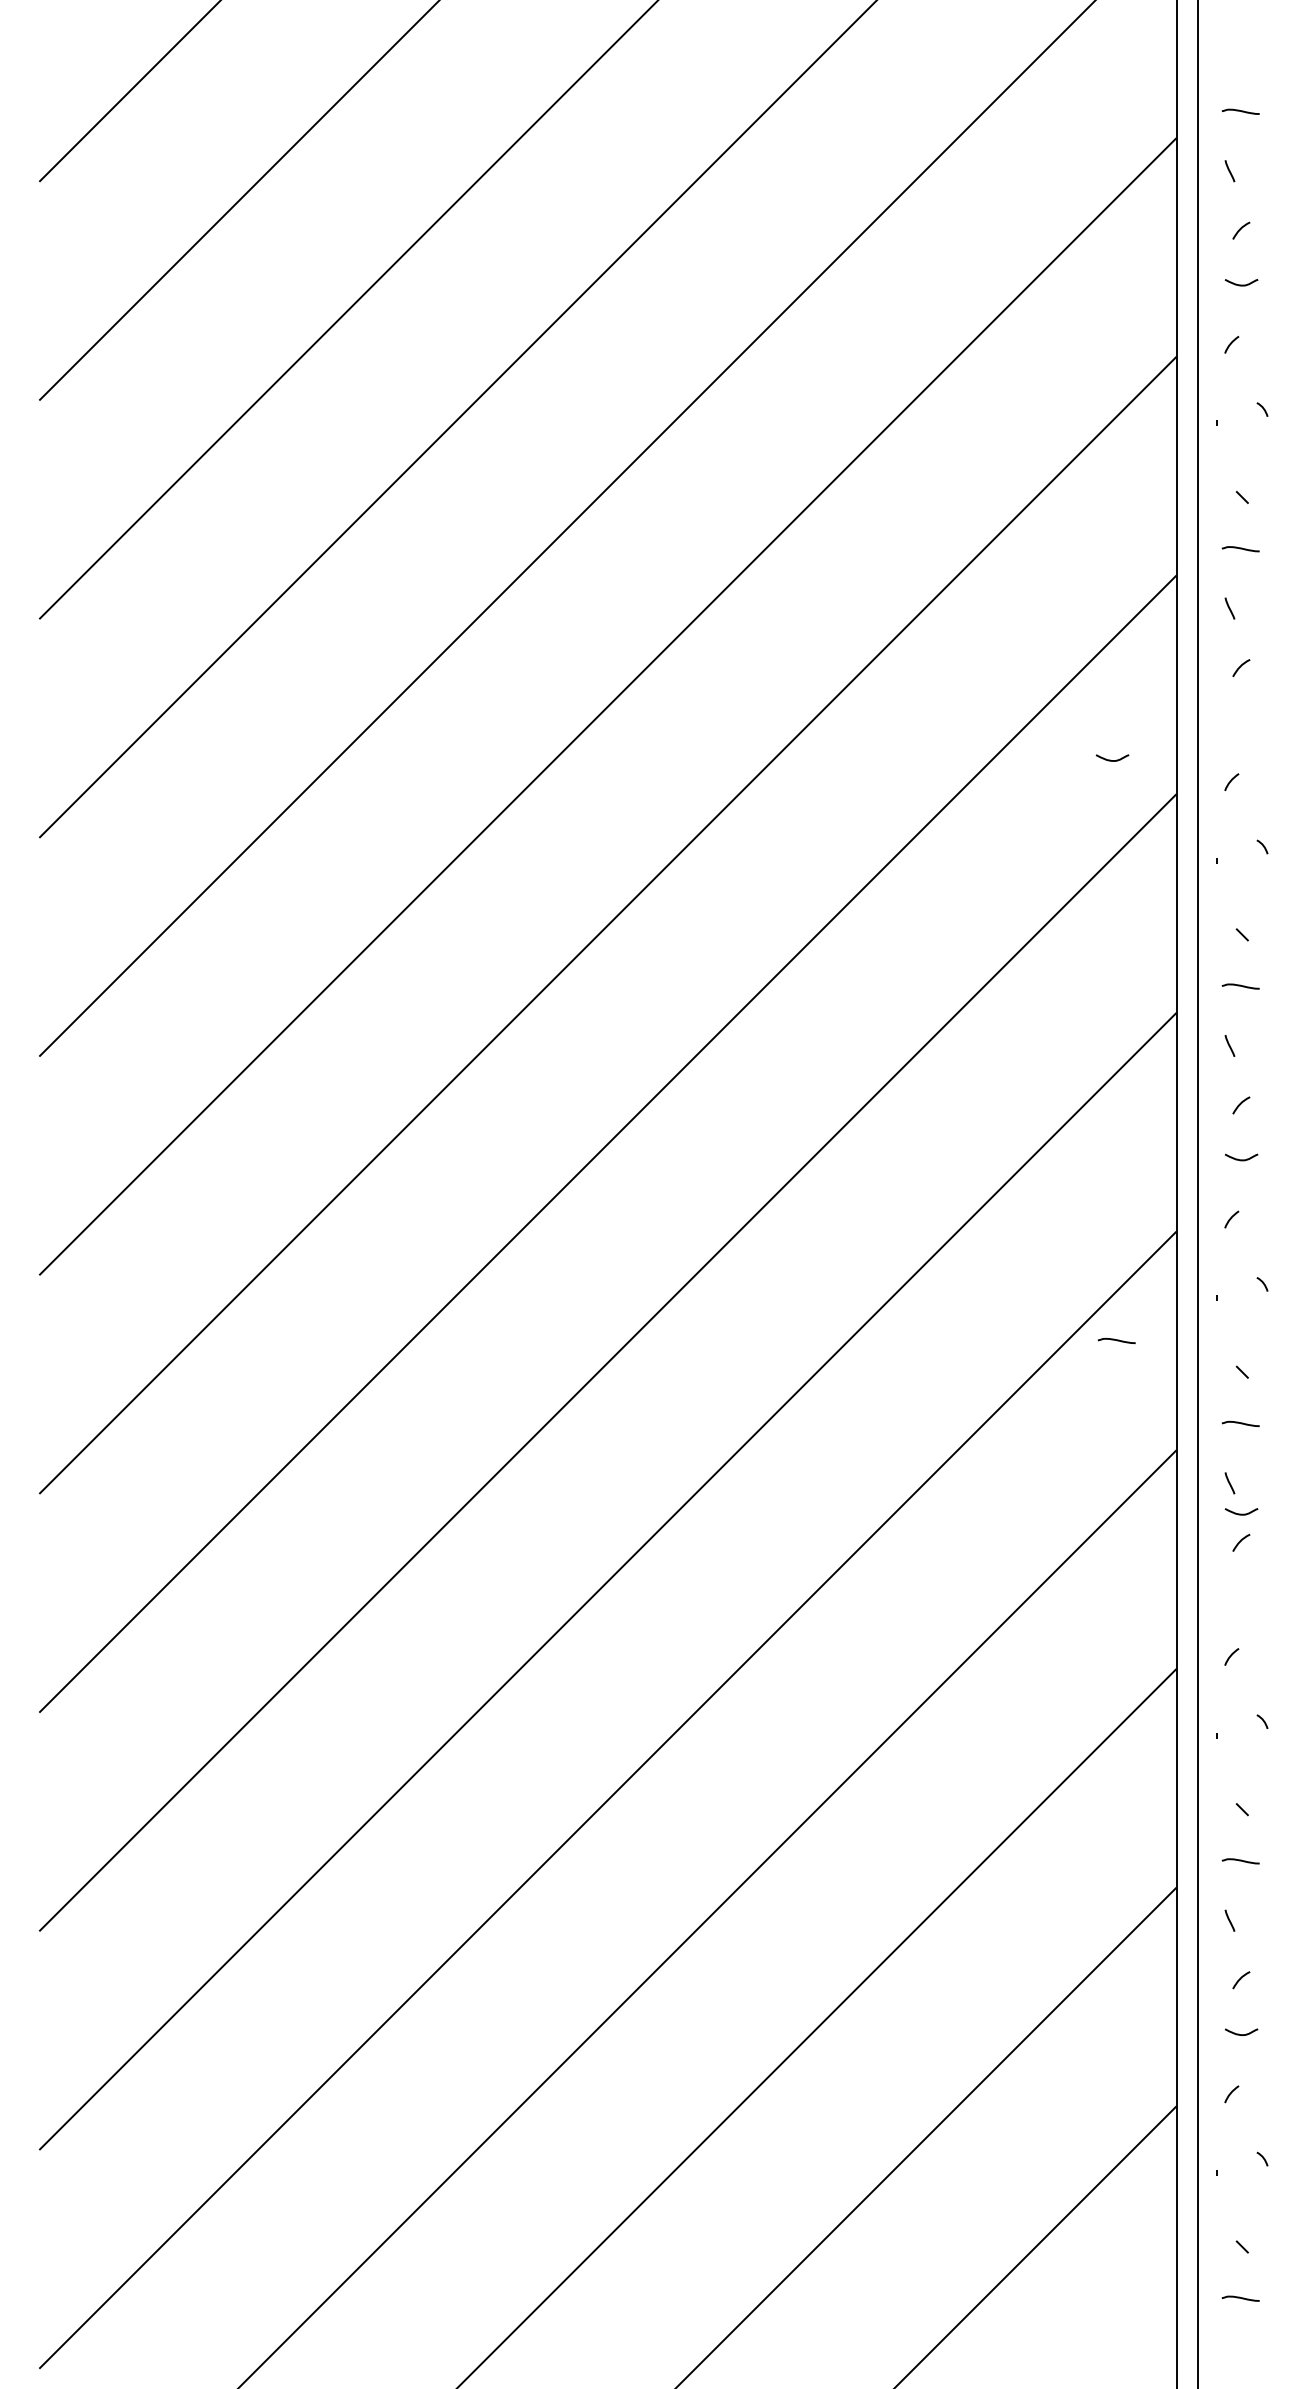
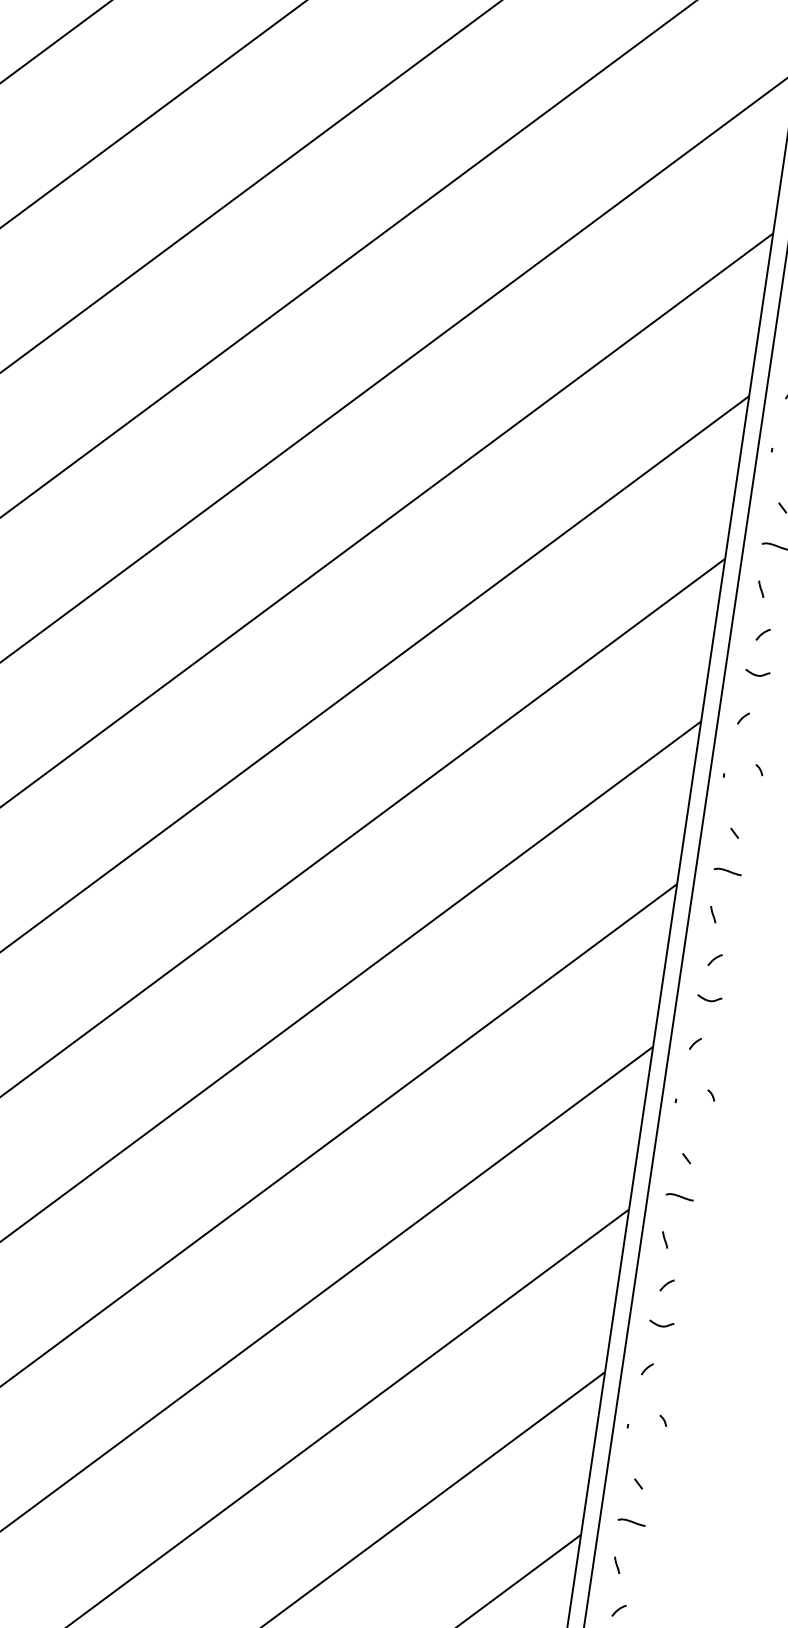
curve: (1110, 759) -> (755, 674), moved
curve: (1116, 1340) -> (596, 1121), removed
curve: (1241, 1513) -> (661, 1325), moved

